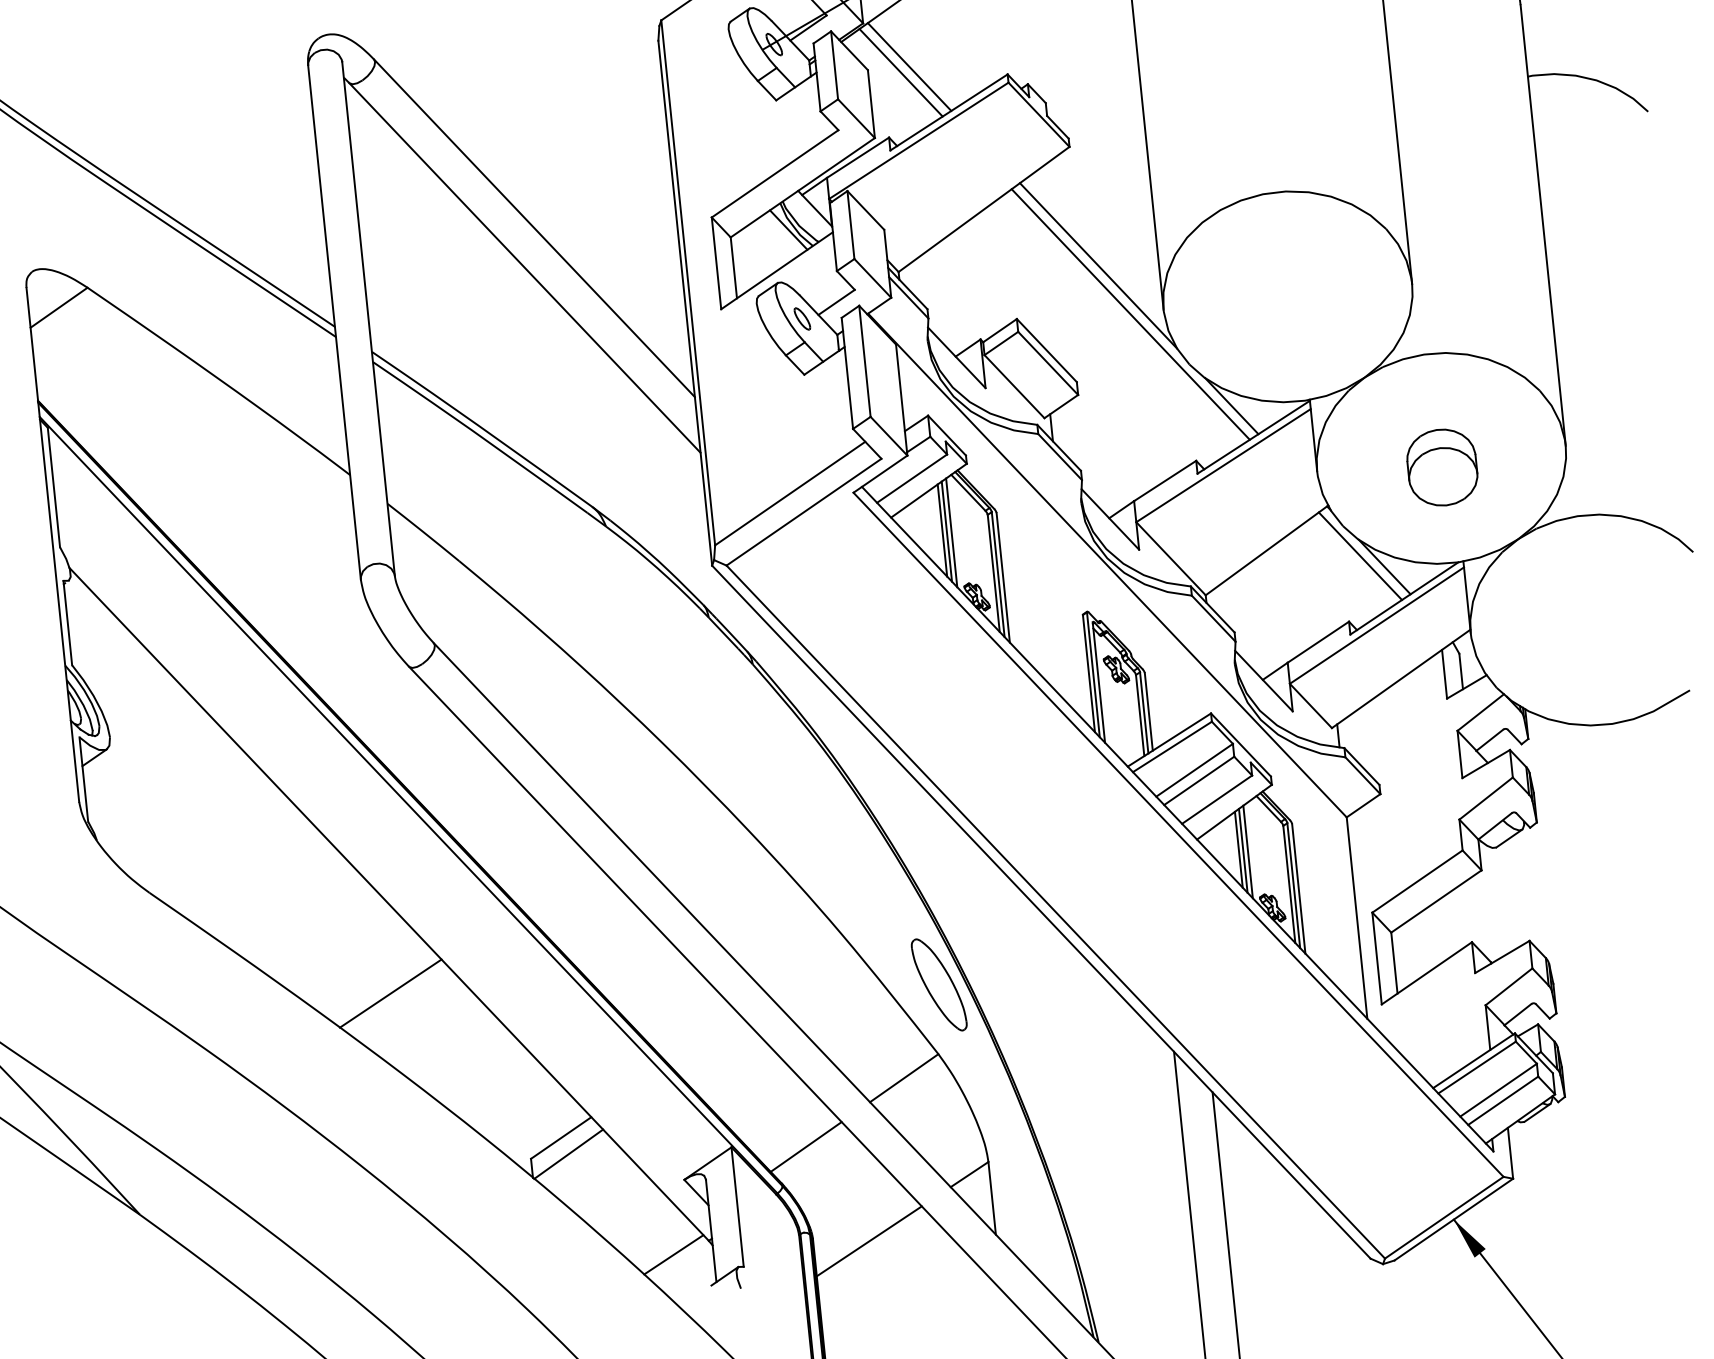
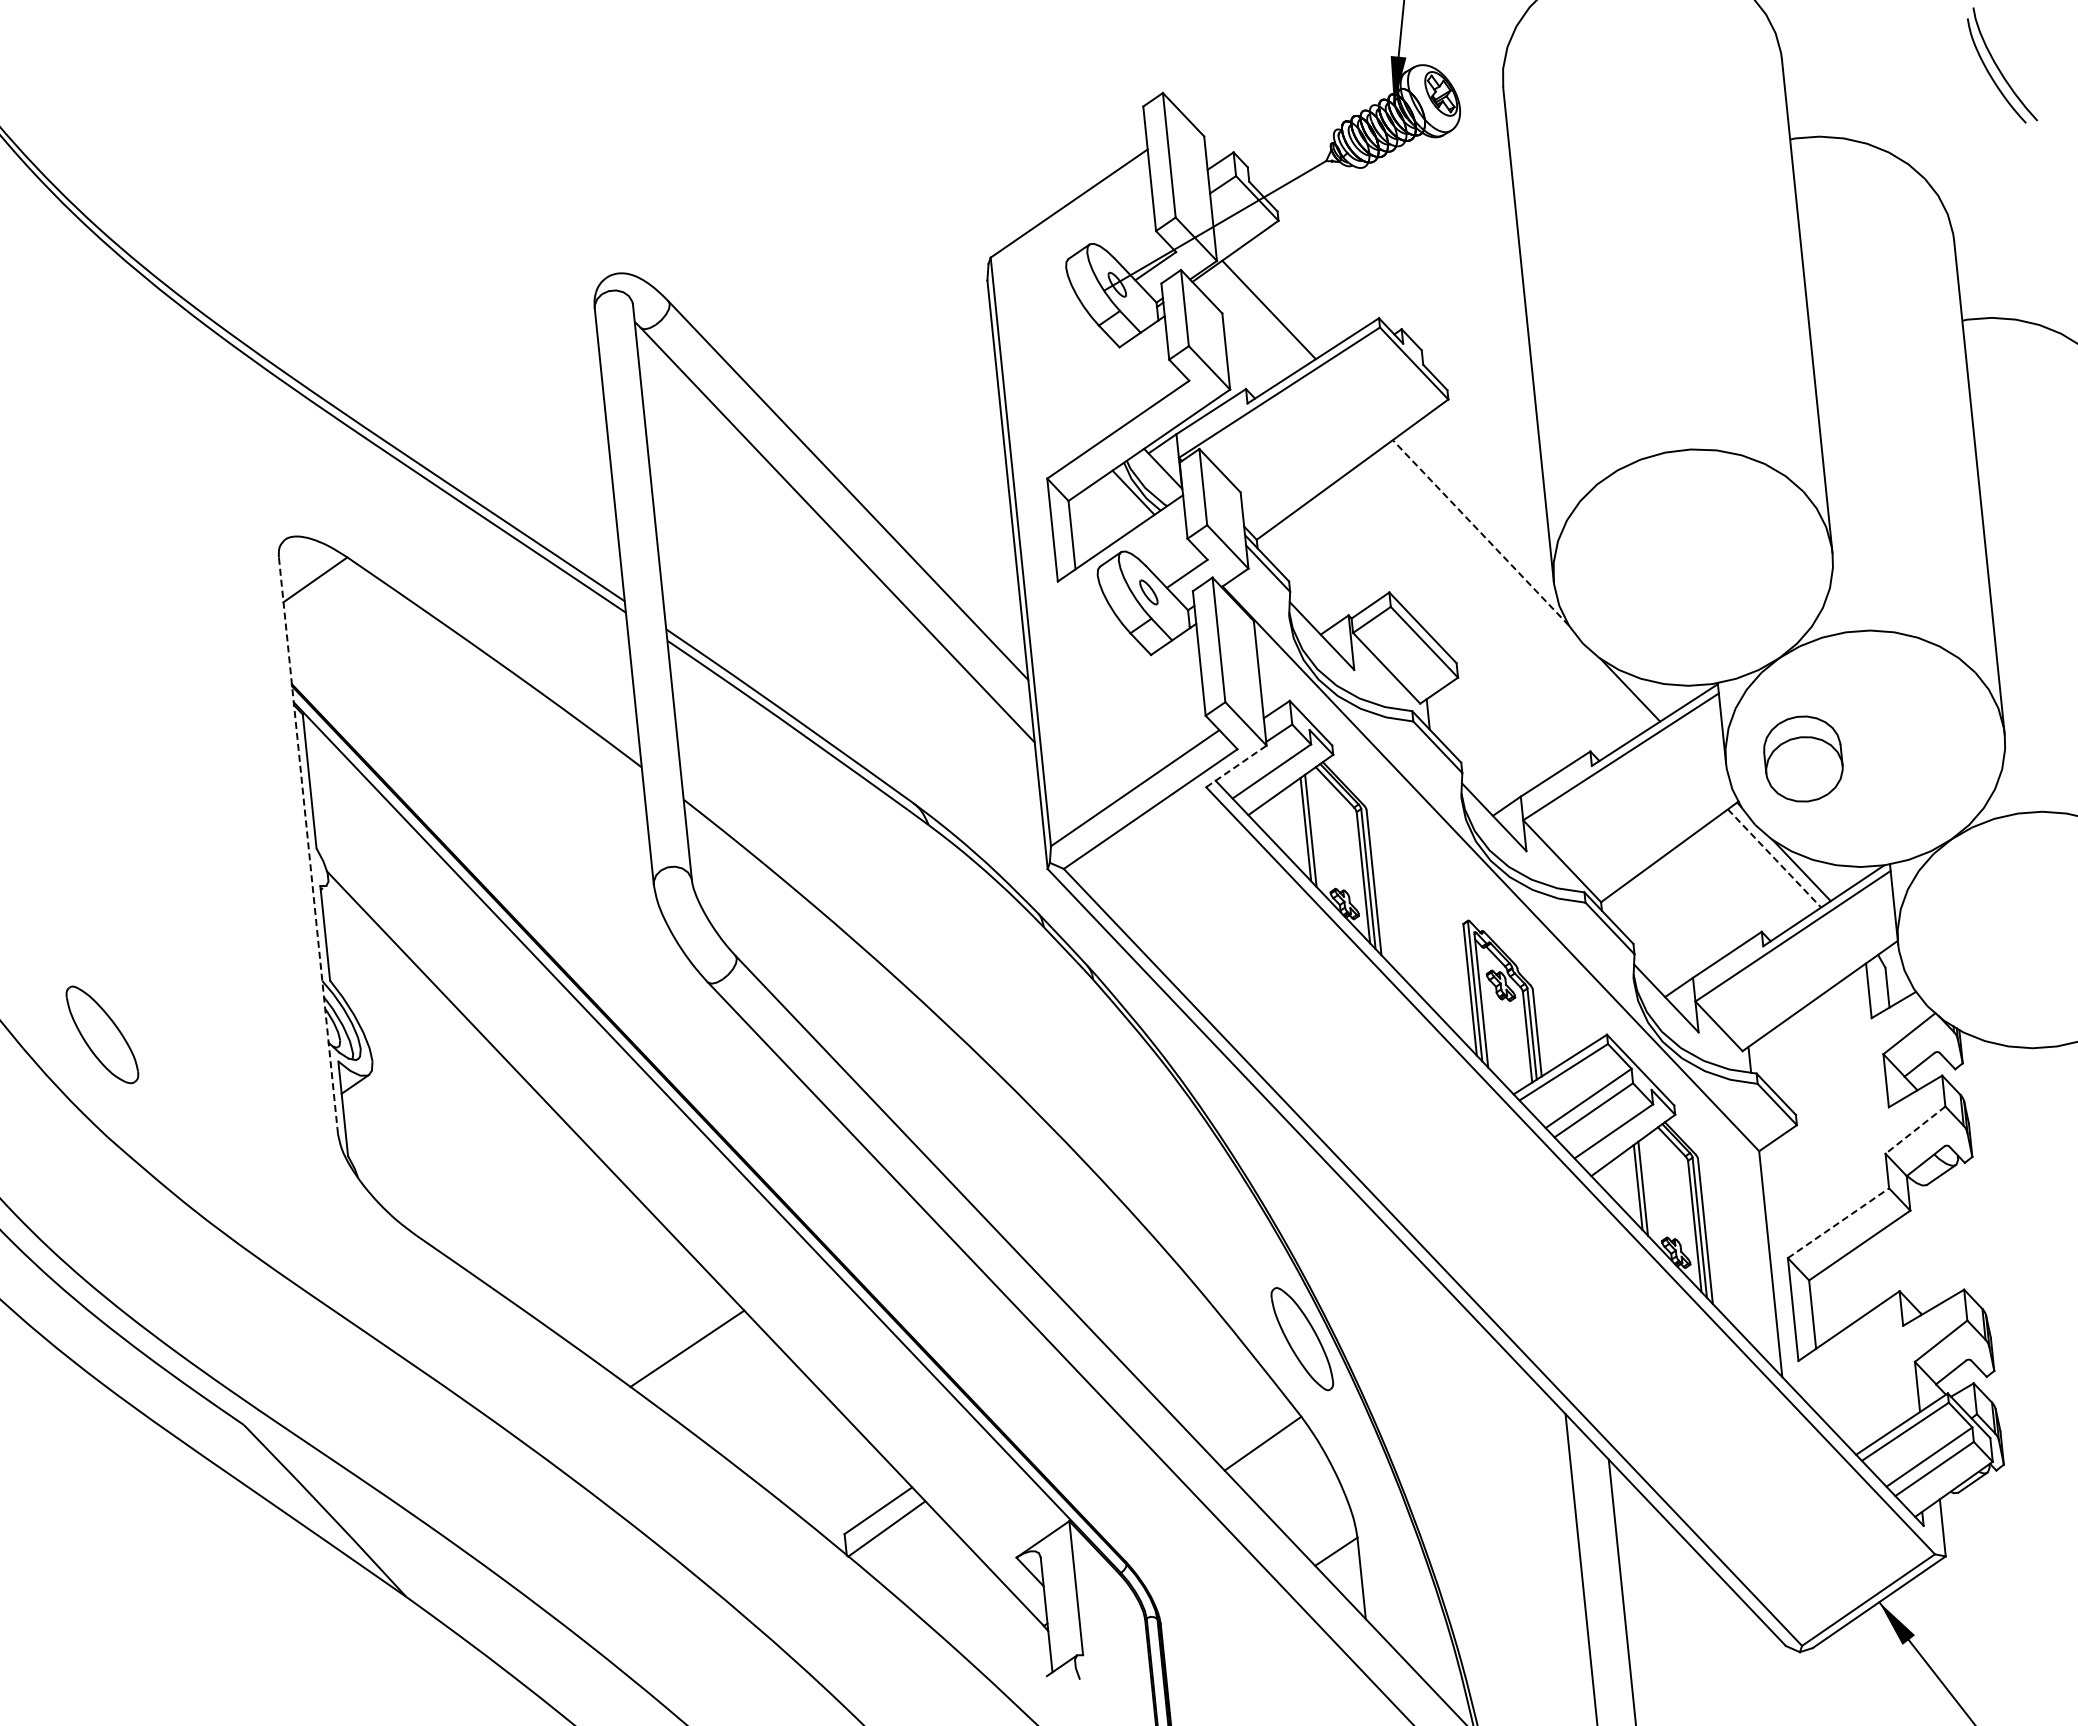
line: (901, 72) -> (1259, 316), removed
line: (1098, 265) -> (1480, 532), solid -> dashed
line: (1130, 313) -> (1516, 586), removed
part: (1442, 467) -> (1803, 758), moved
line: (880, 474) -> (1236, 766), solid -> dashed
line: (951, 533) -> (1316, 832), removed
line: (52, 544) -> (308, 845), solid -> dashed
line: (1360, 556) -> (1774, 858), solid -> dashed
line: (1486, 798) -> (1915, 1130), solid -> dashed
line: (1248, 851) -> (1648, 1189), removed
line: (1417, 880) -> (1838, 1222), solid -> dashed
line: (805, 1146) -> (1152, 1520), removed
line: (868, 1241) -> (1223, 1626), removed
line: (673, 1254) -> (1004, 1641), removed

